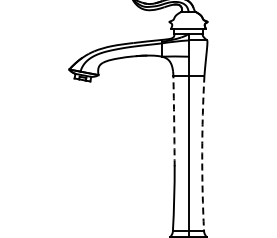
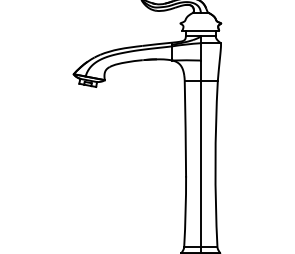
arc: (174, 120) -> (185, 128), dashed -> solid
arc: (202, 153) -> (215, 163), dashed -> solid

